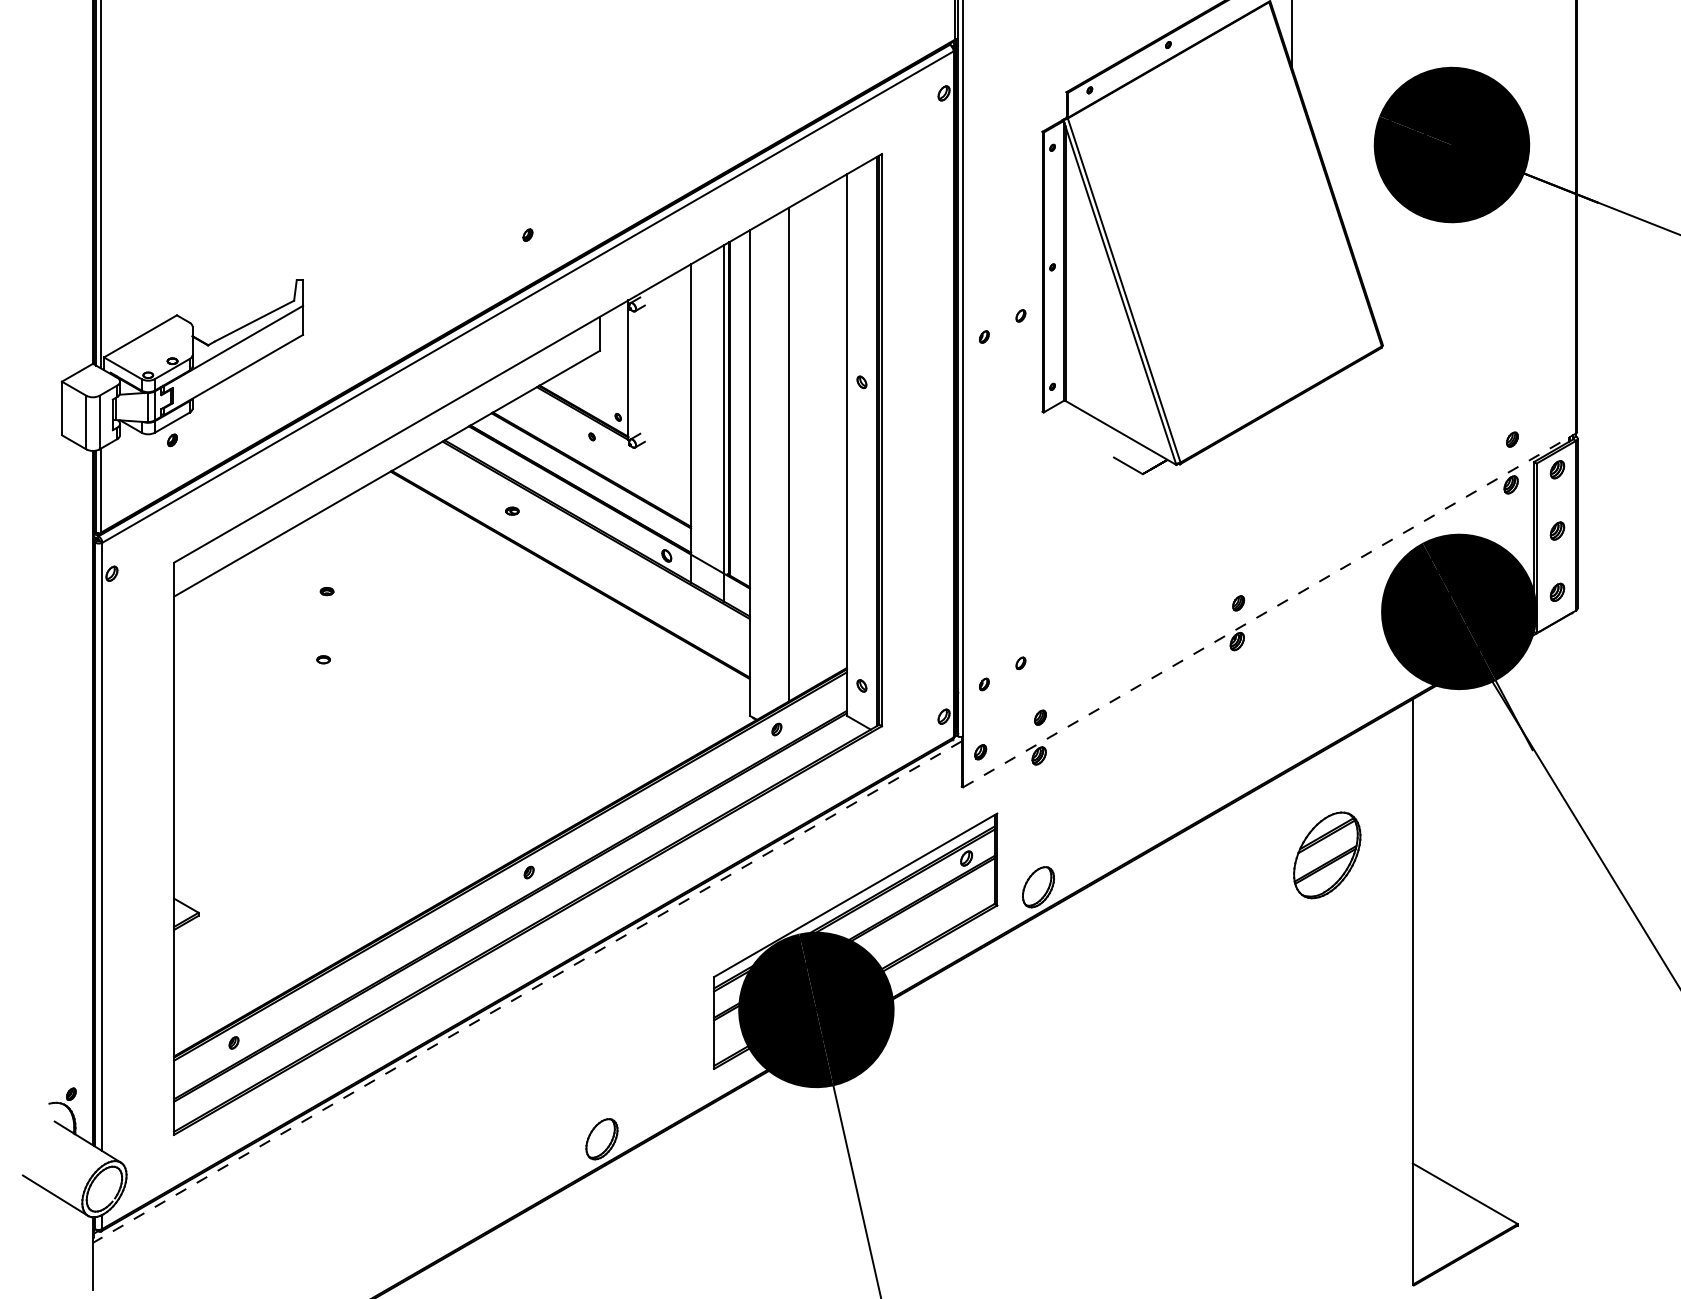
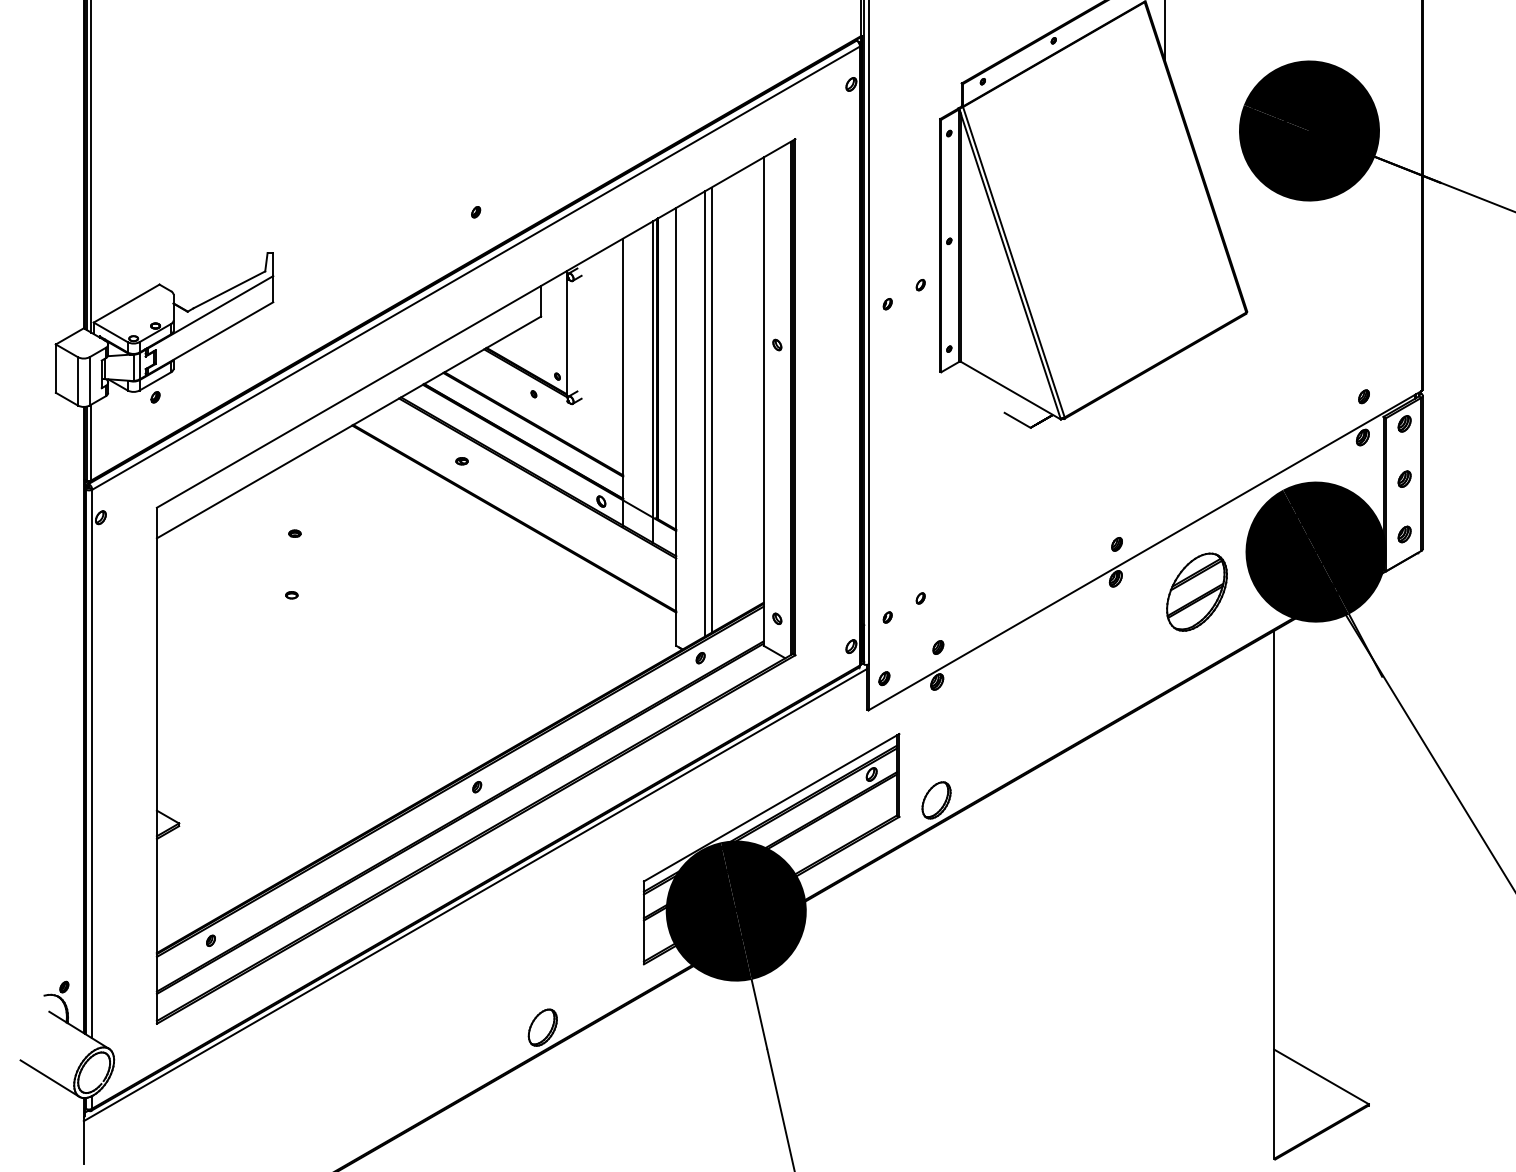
line: (781, 458) -> (704, 413), added
line: (1270, 610) -> (1145, 550), dashed -> solid
part: (1327, 855) -> (1197, 592), moved
line: (527, 992) -> (475, 895), dashed -> solid

